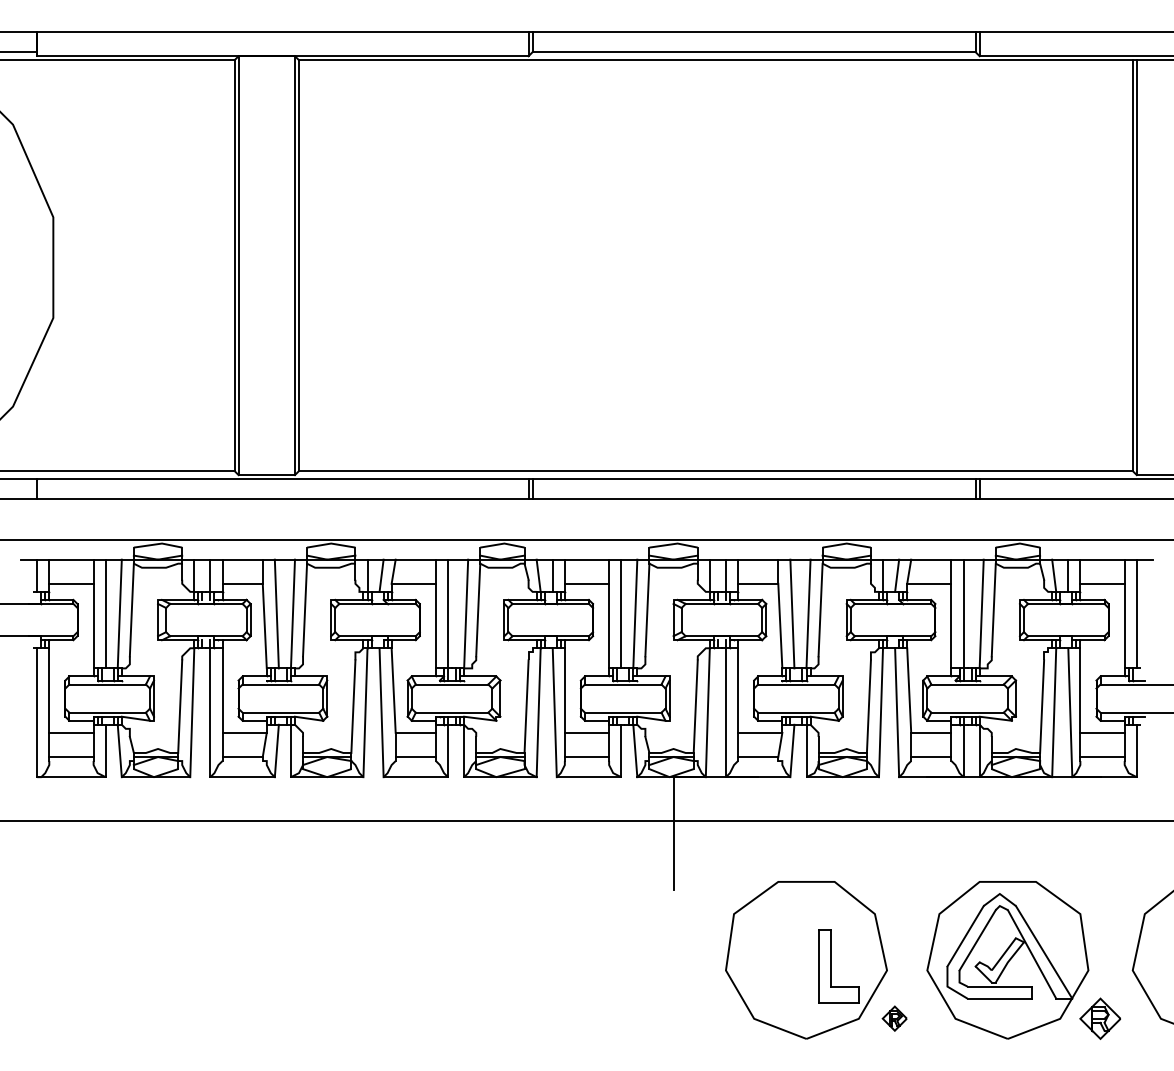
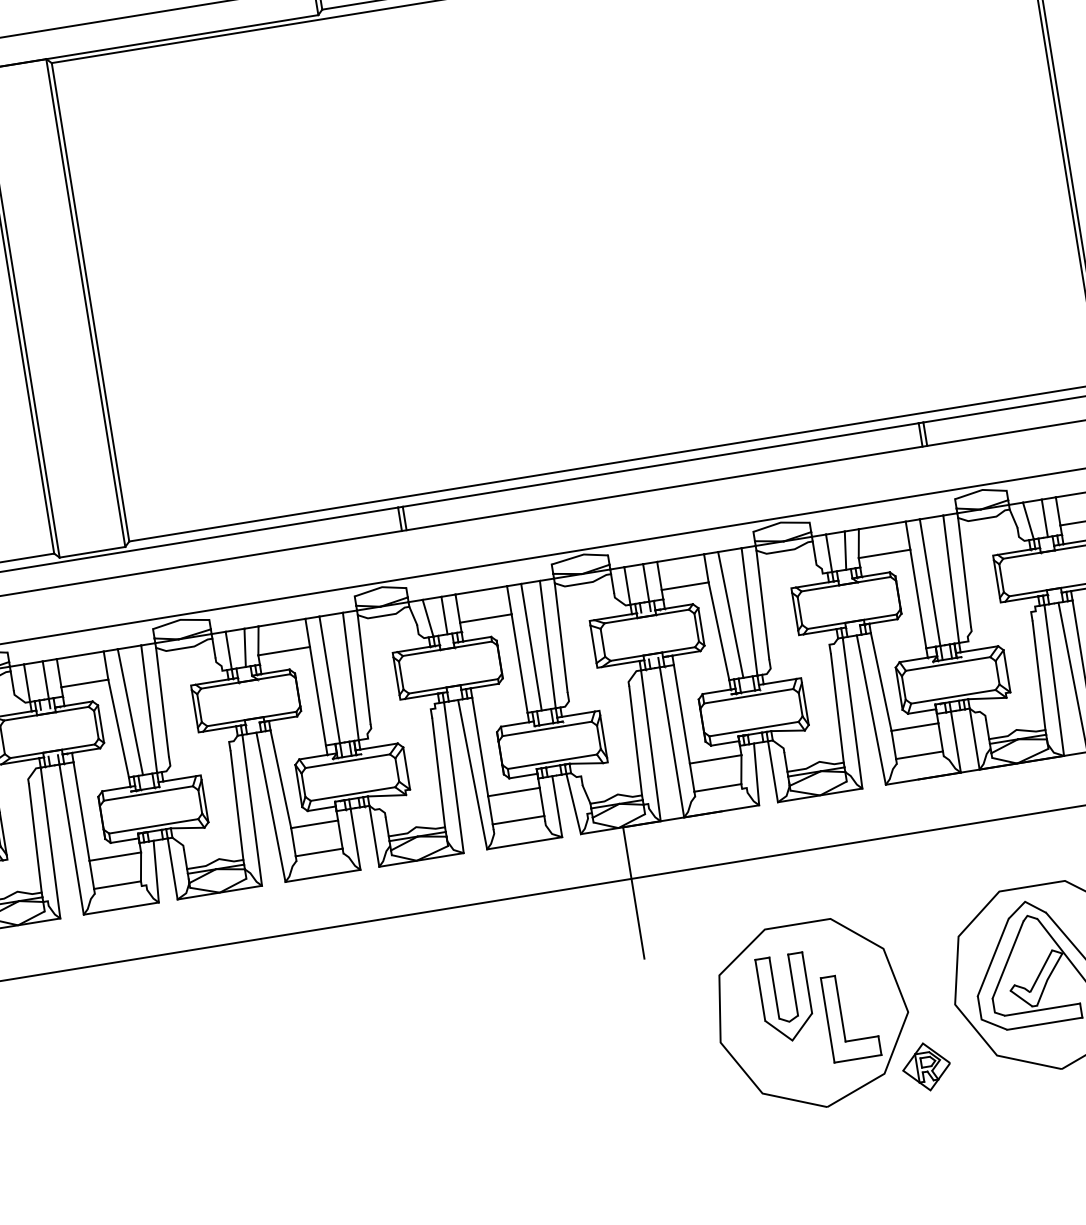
part: (793, 942) -> (794, 997), added
part: (894, 1018) -> (925, 1066), size x1.67

